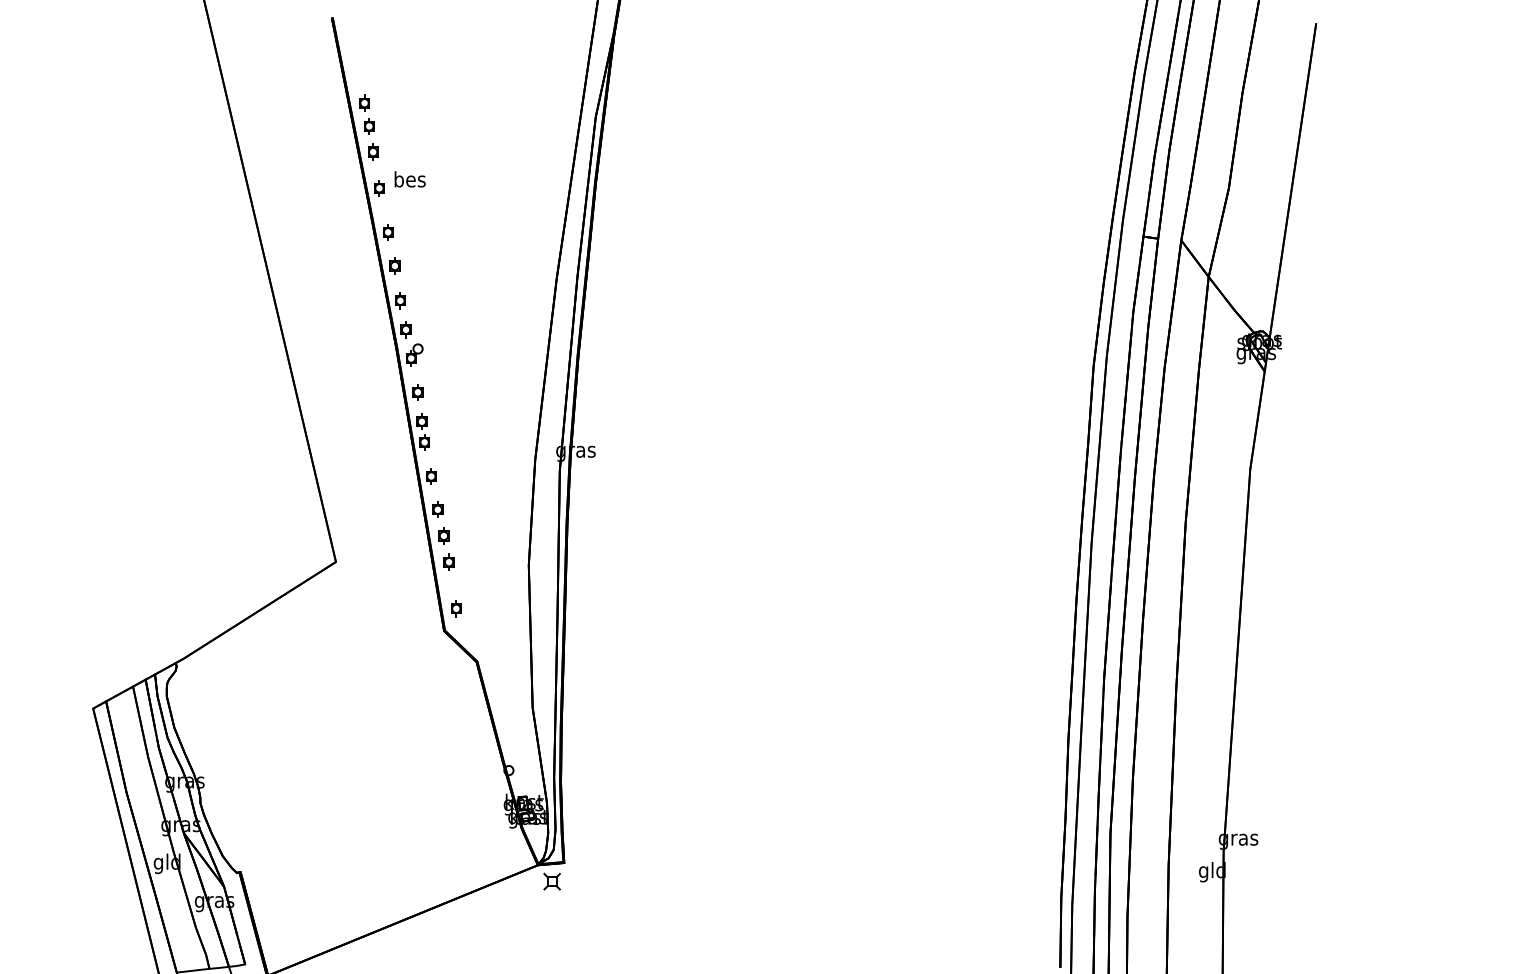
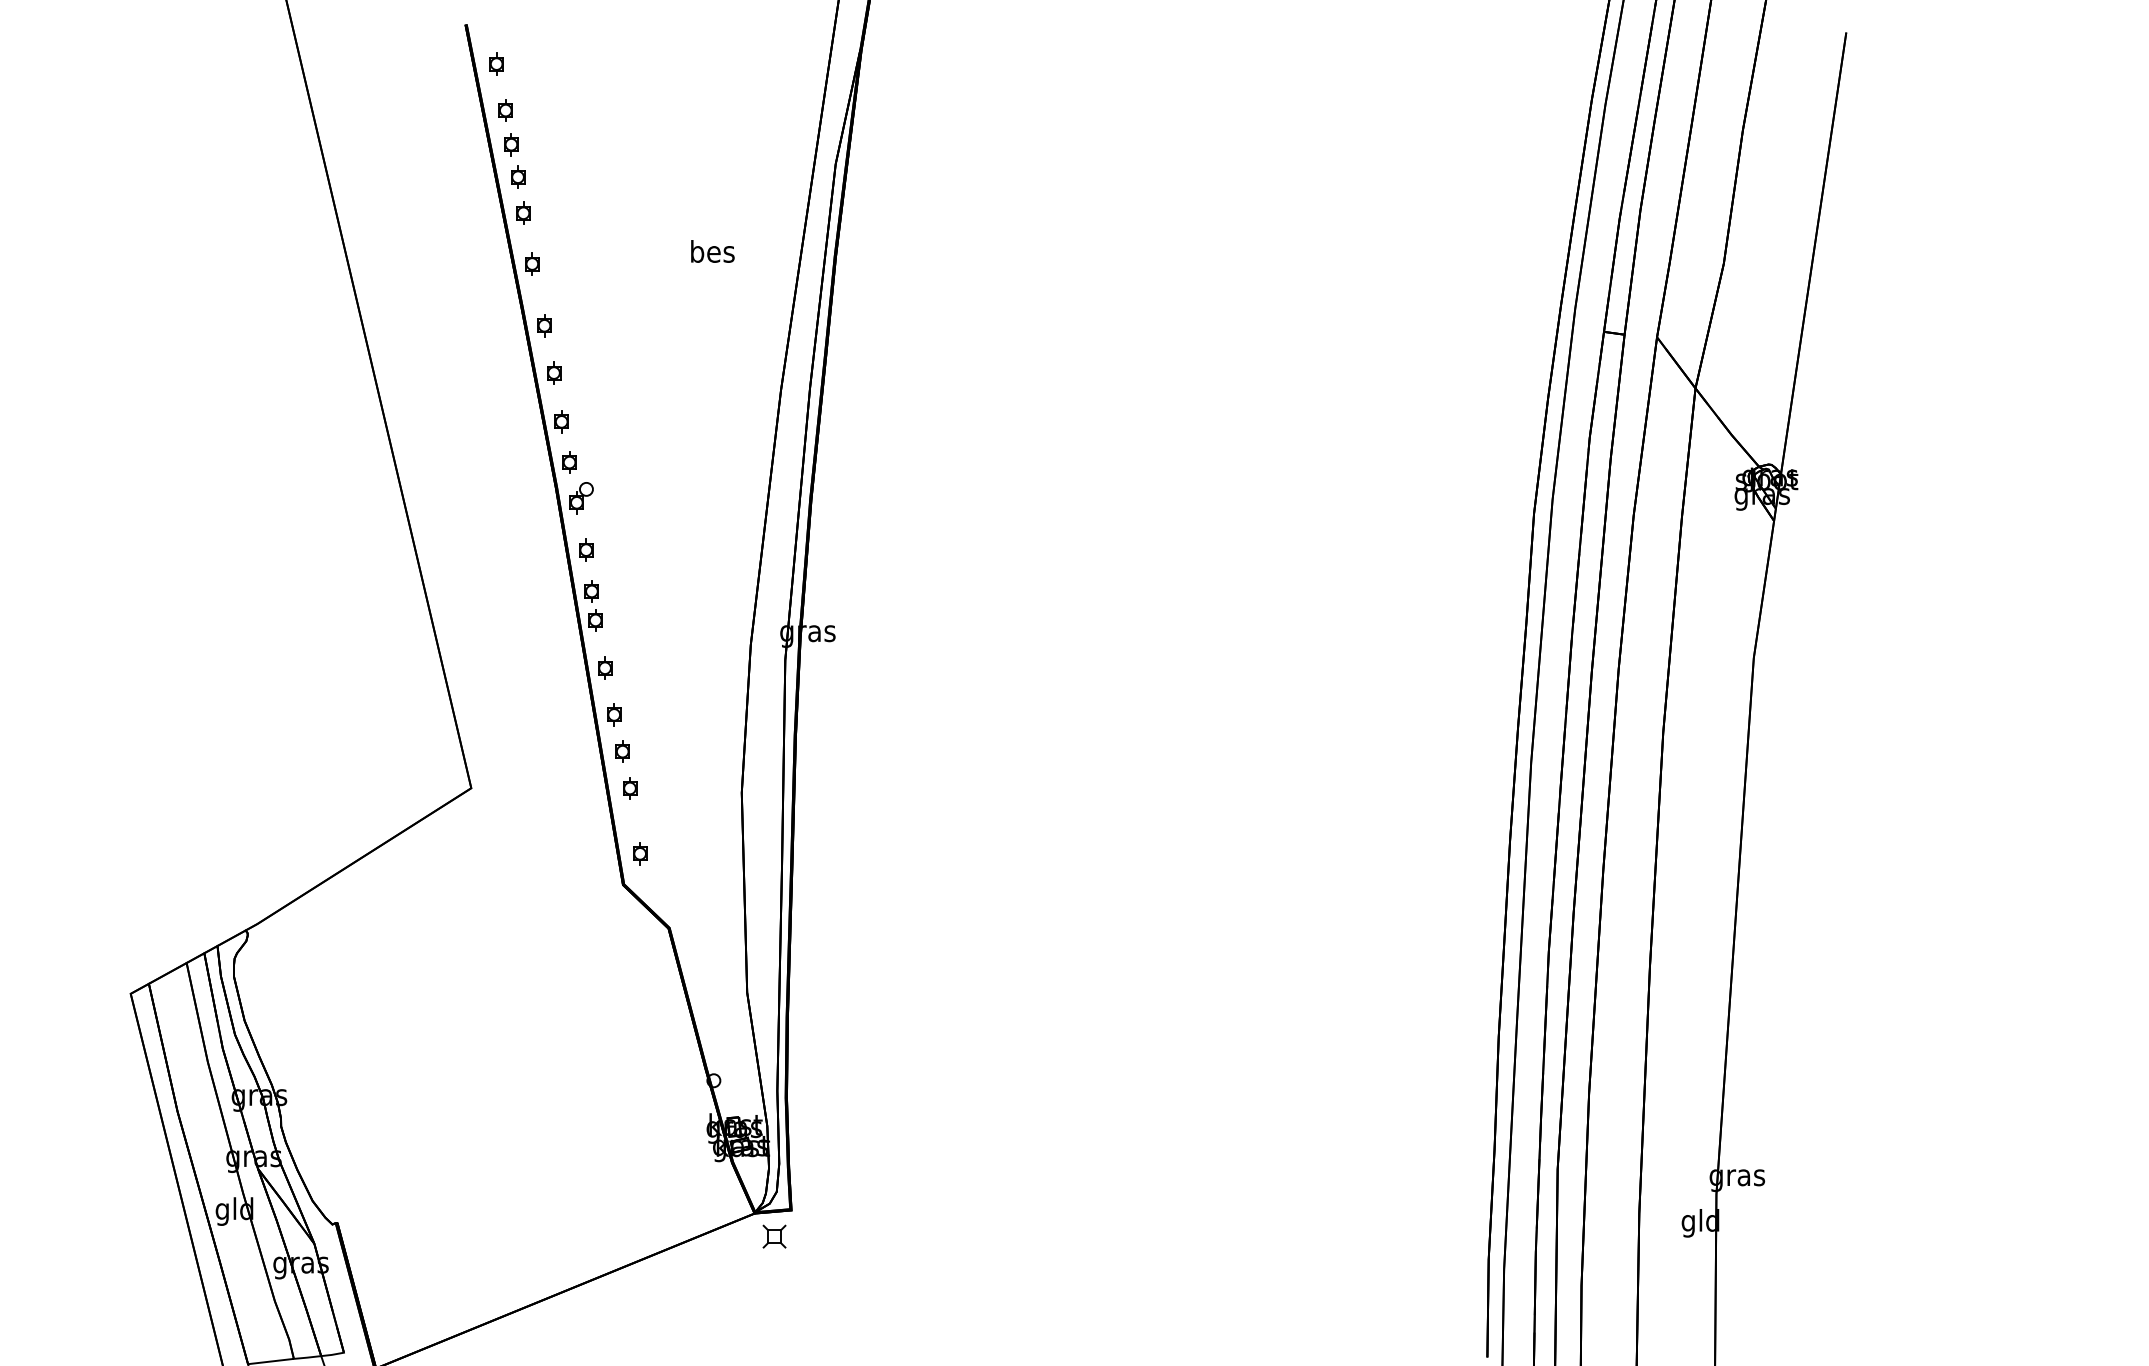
part: (353, 45) -> (495, 63), added
part: (360, 78) -> (505, 109), added
text: (409, 179) -> (711, 251), moved

